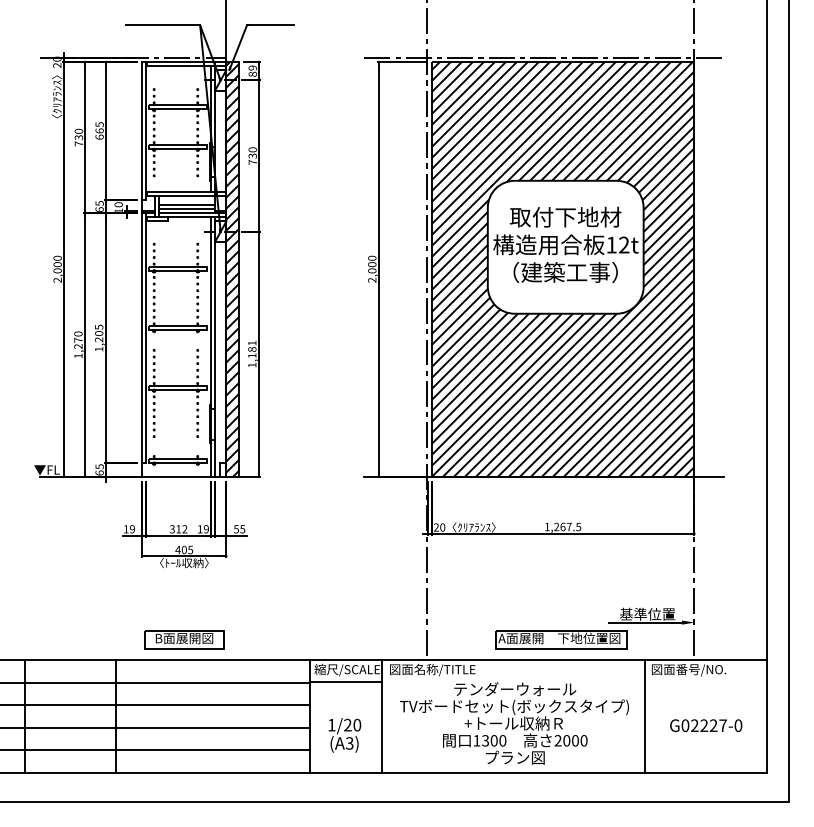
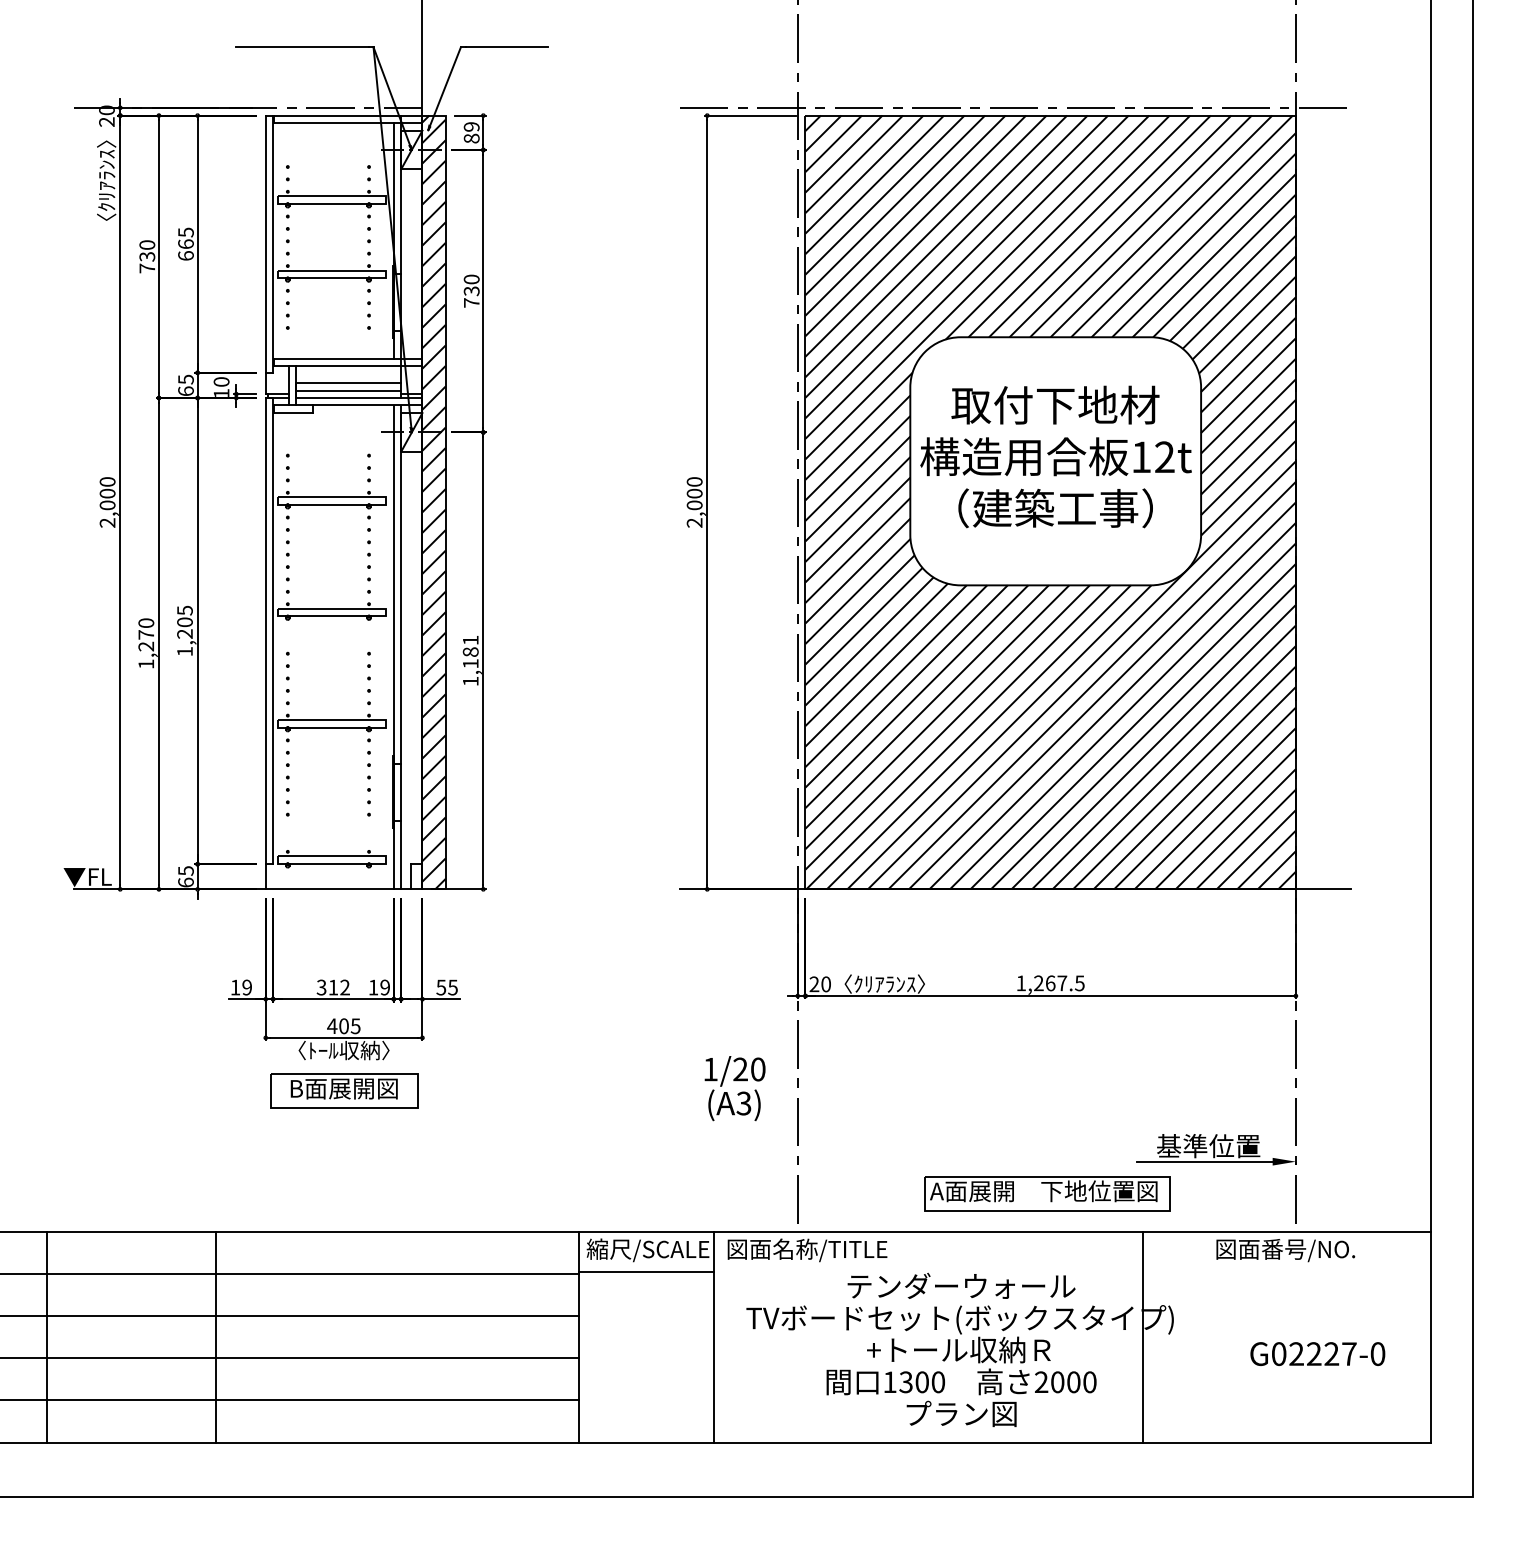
part: (184, 639) -> (344, 1090), moved
line: (645, 716) -> (1142, 1336), moved
text: (344, 735) -> (734, 1088), moved

